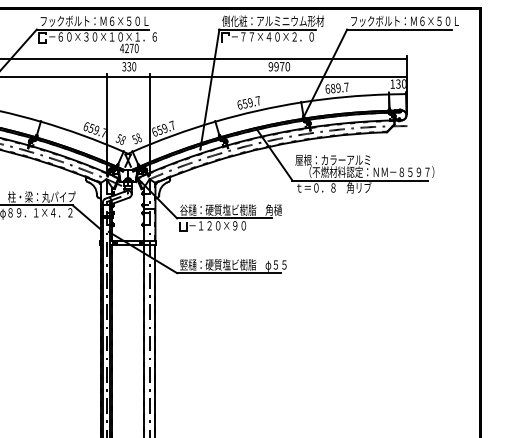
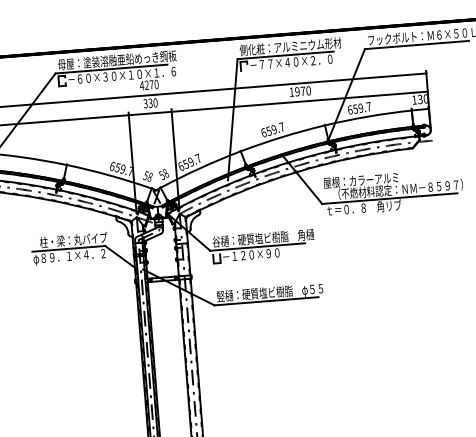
text: (98, 20) -> (116, 59), フックボルト：Ｍ６×５０Ｌ -> 母屋：塗装溶融亜鉛めっき鋼板
text: (270, 66) -> (291, 92), 9970 -> 1970
text: (333, 88) -> (355, 108), 689.7 -> 659.7

